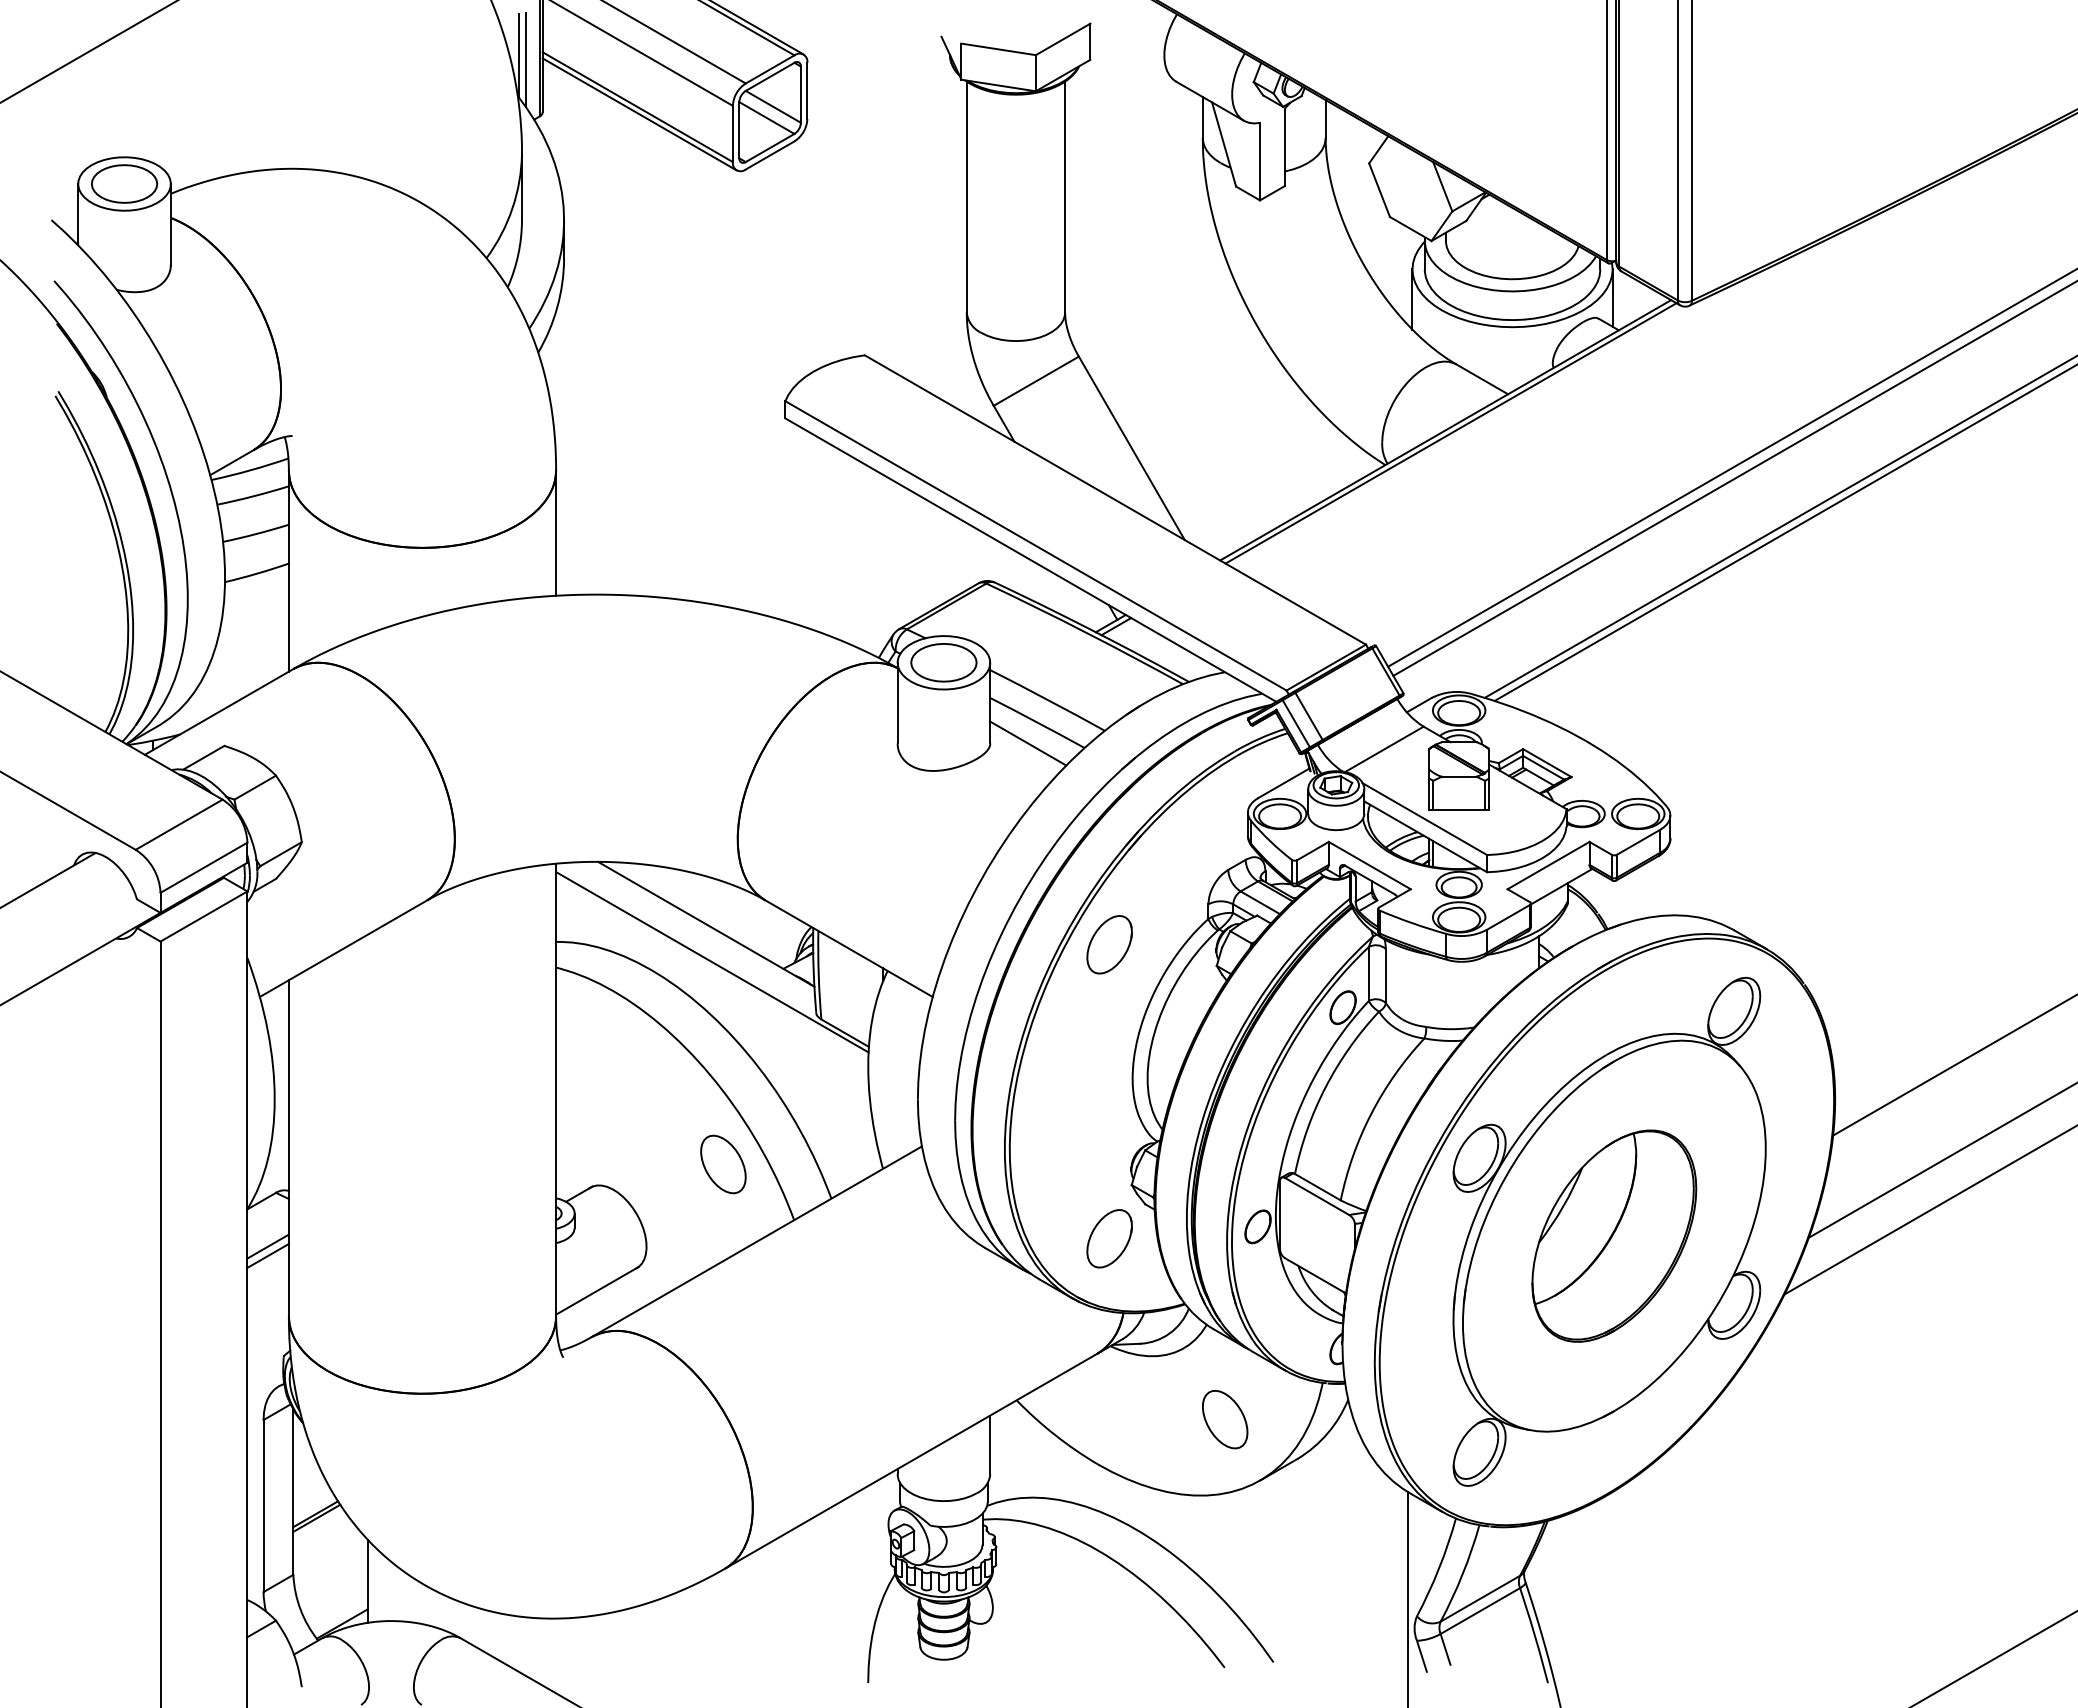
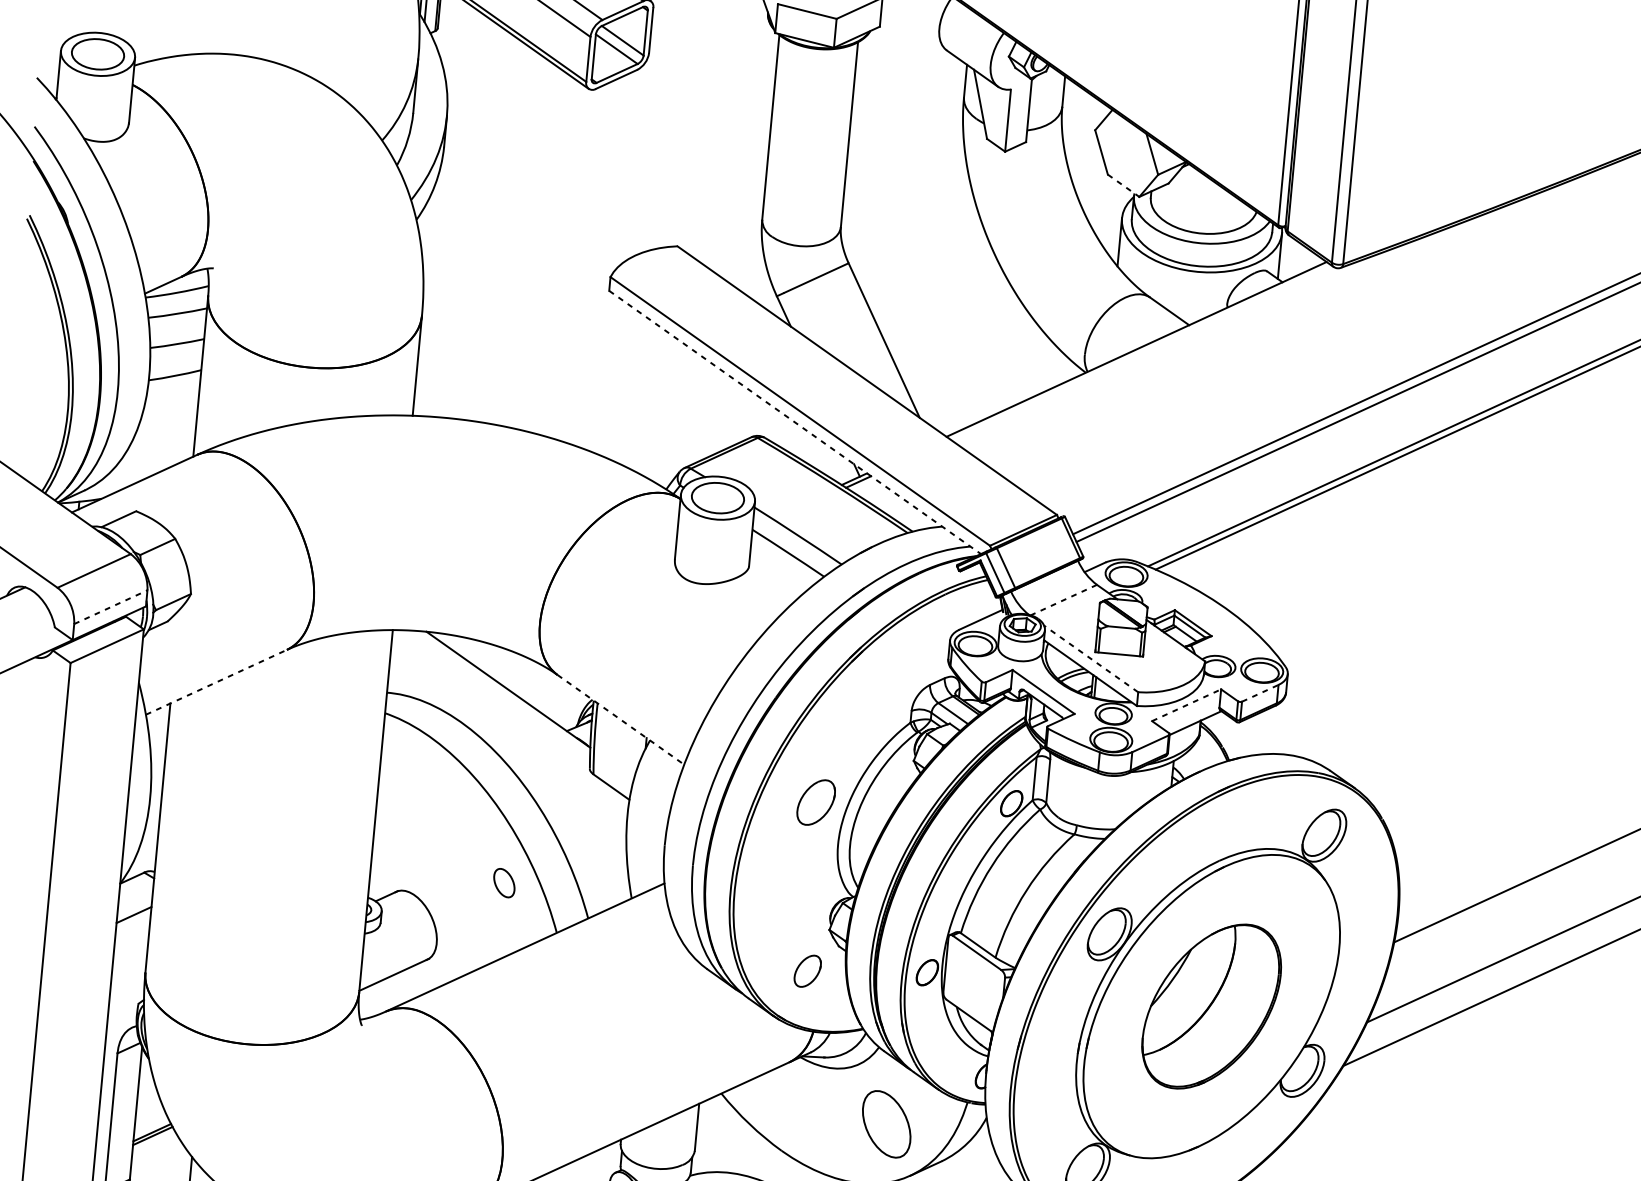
line: (1411, 229) -> (1124, 186), solid -> dashed
line: (1450, 433) -> (1140, 352), removed
line: (1031, 560) -> (795, 422), solid -> dashed
line: (1028, 743) -> (779, 568), removed
line: (1383, 749) -> (1063, 600), solid -> dashed
line: (1424, 819) -> (1090, 659), solid -> dashed
line: (1638, 842) -> (1260, 693), solid -> dashed
line: (1549, 865) -> (1187, 705), solid -> dashed
line: (204, 867) -> (111, 607), solid -> dashed
part: (1109, 944) -> (816, 802), moved
line: (343, 948) -> (216, 682), solid -> dashed
line: (849, 948) -> (621, 719), solid -> dashed
line: (712, 962) -> (510, 720), removed
part: (723, 1164) -> (504, 883), size x0.6
part: (1109, 1238) -> (807, 970), size x0.7
line: (267, 1255) -> (132, 922), removed
part: (1225, 1419) -> (887, 1124), size x1.4

